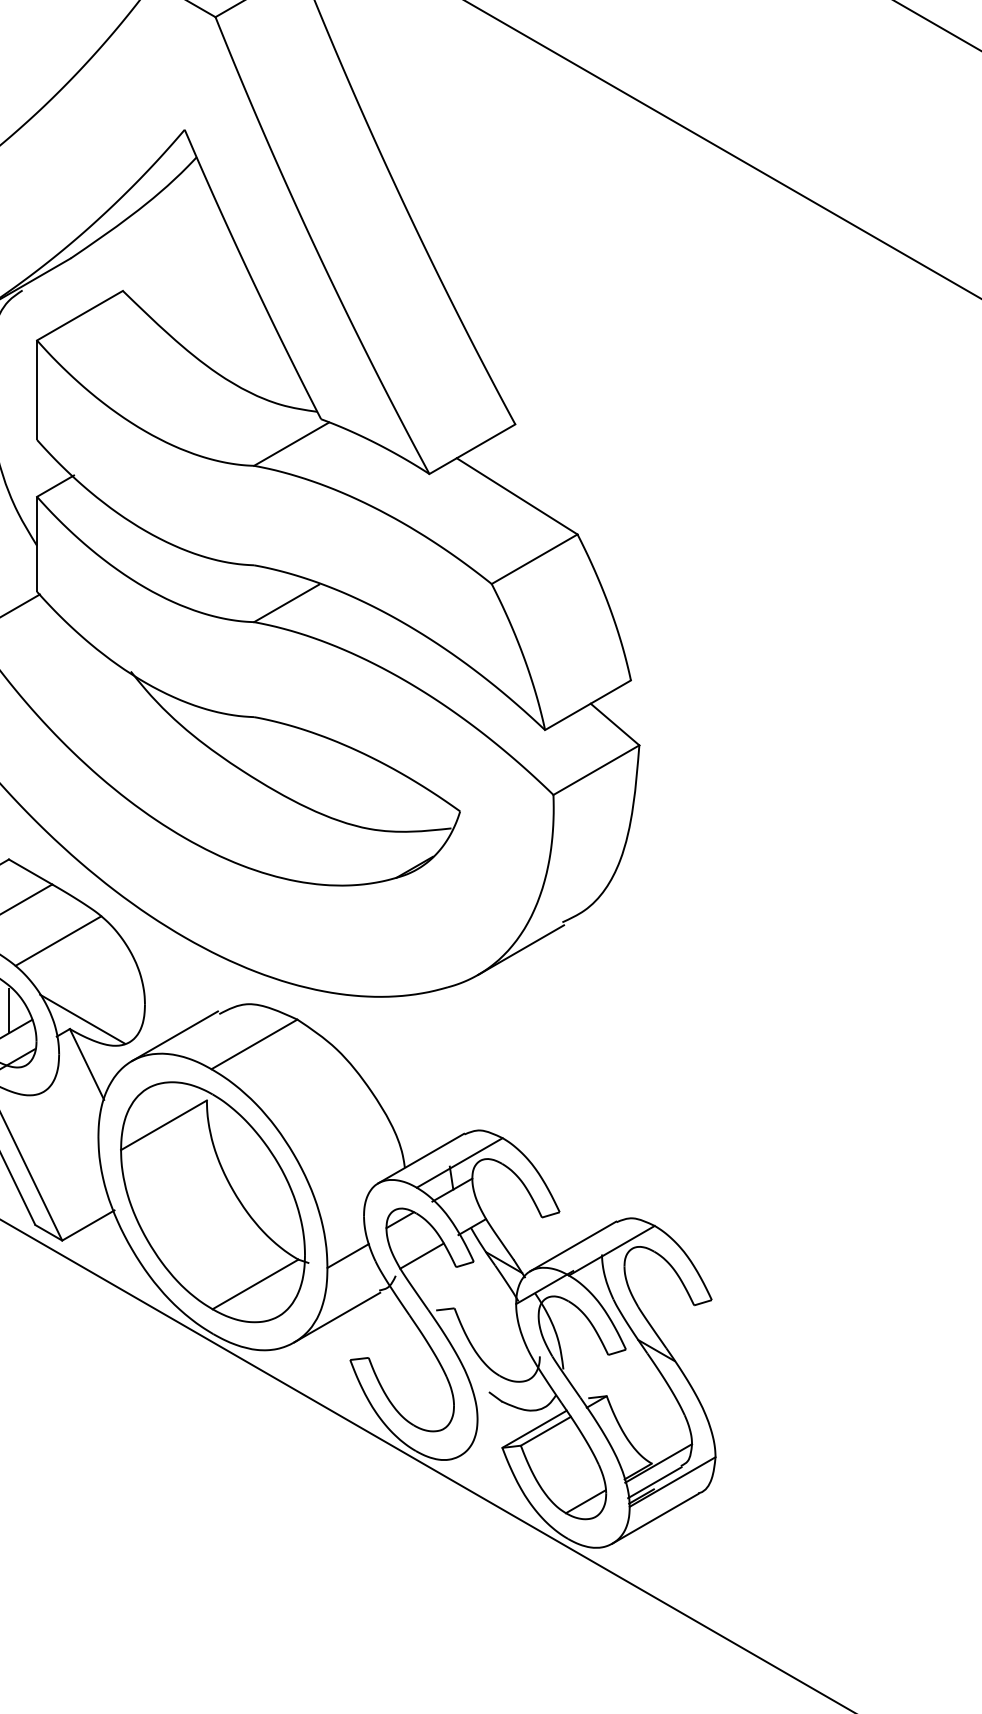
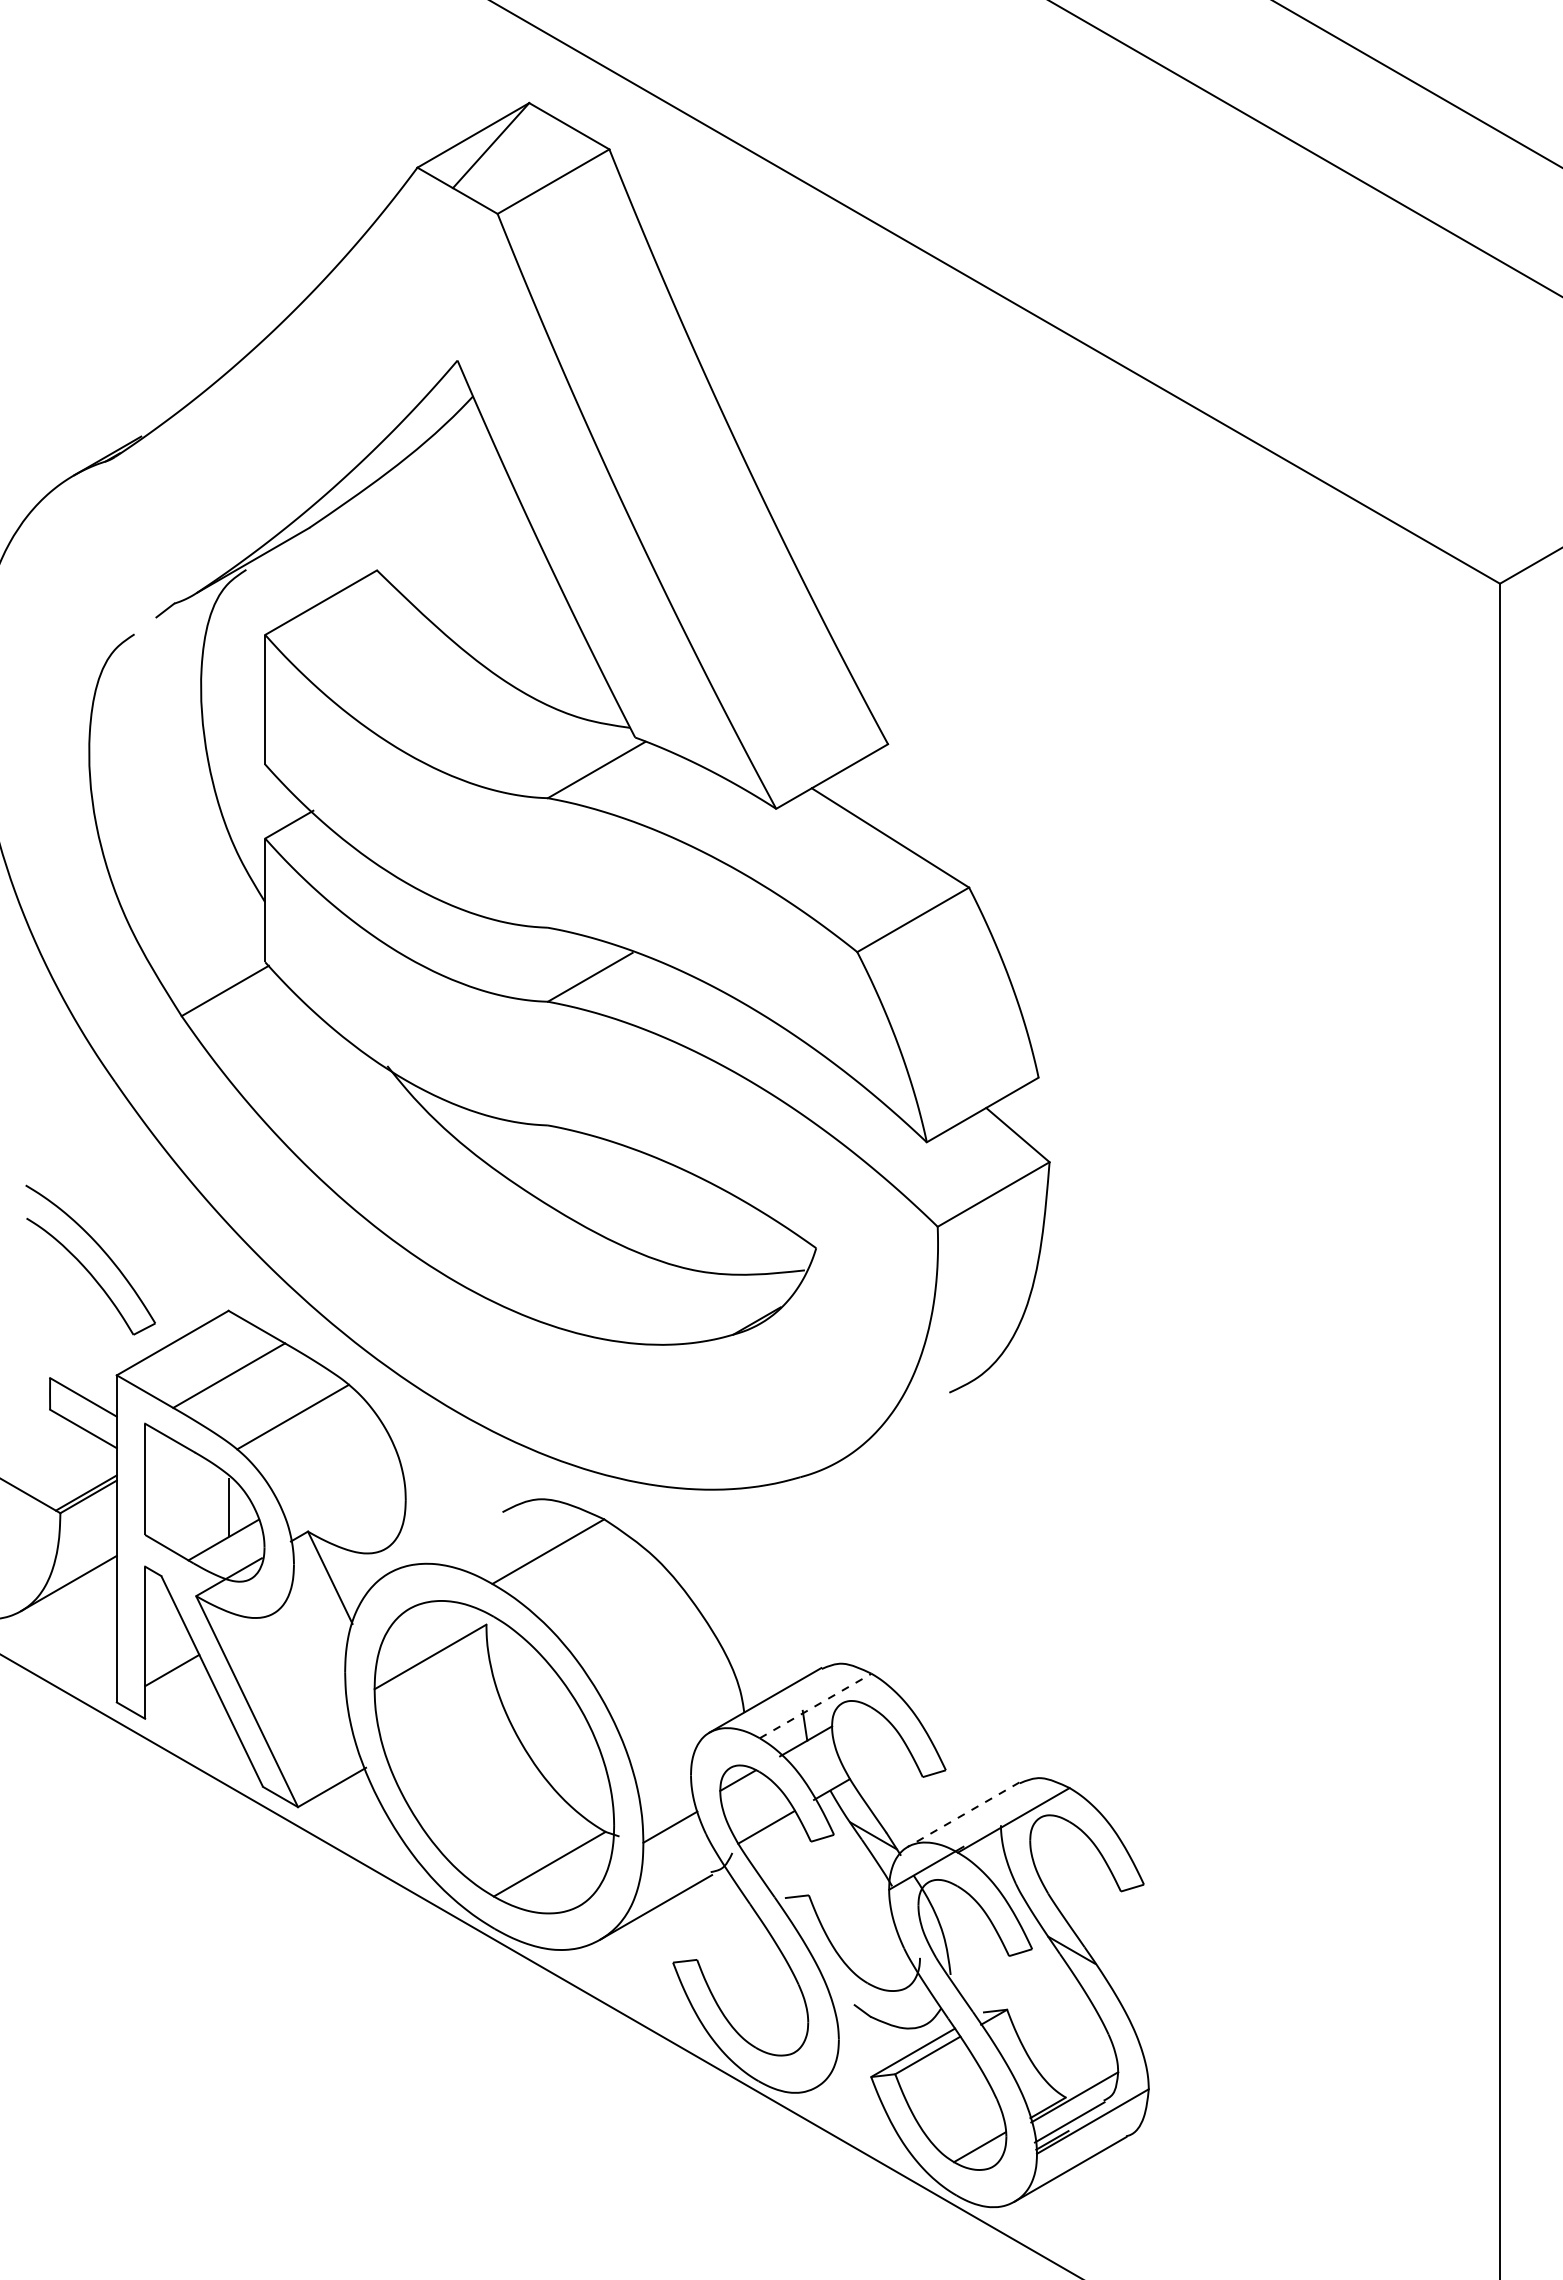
line: (521, 949) -> (895, 1428), removed
line: (82, 1018) -> (324, 1518), removed
line: (174, 1035) -> (444, 1540), removed
line: (459, 1163) -> (815, 1706), solid -> dashed
line: (573, 1246) -> (963, 1814), solid -> dashed

